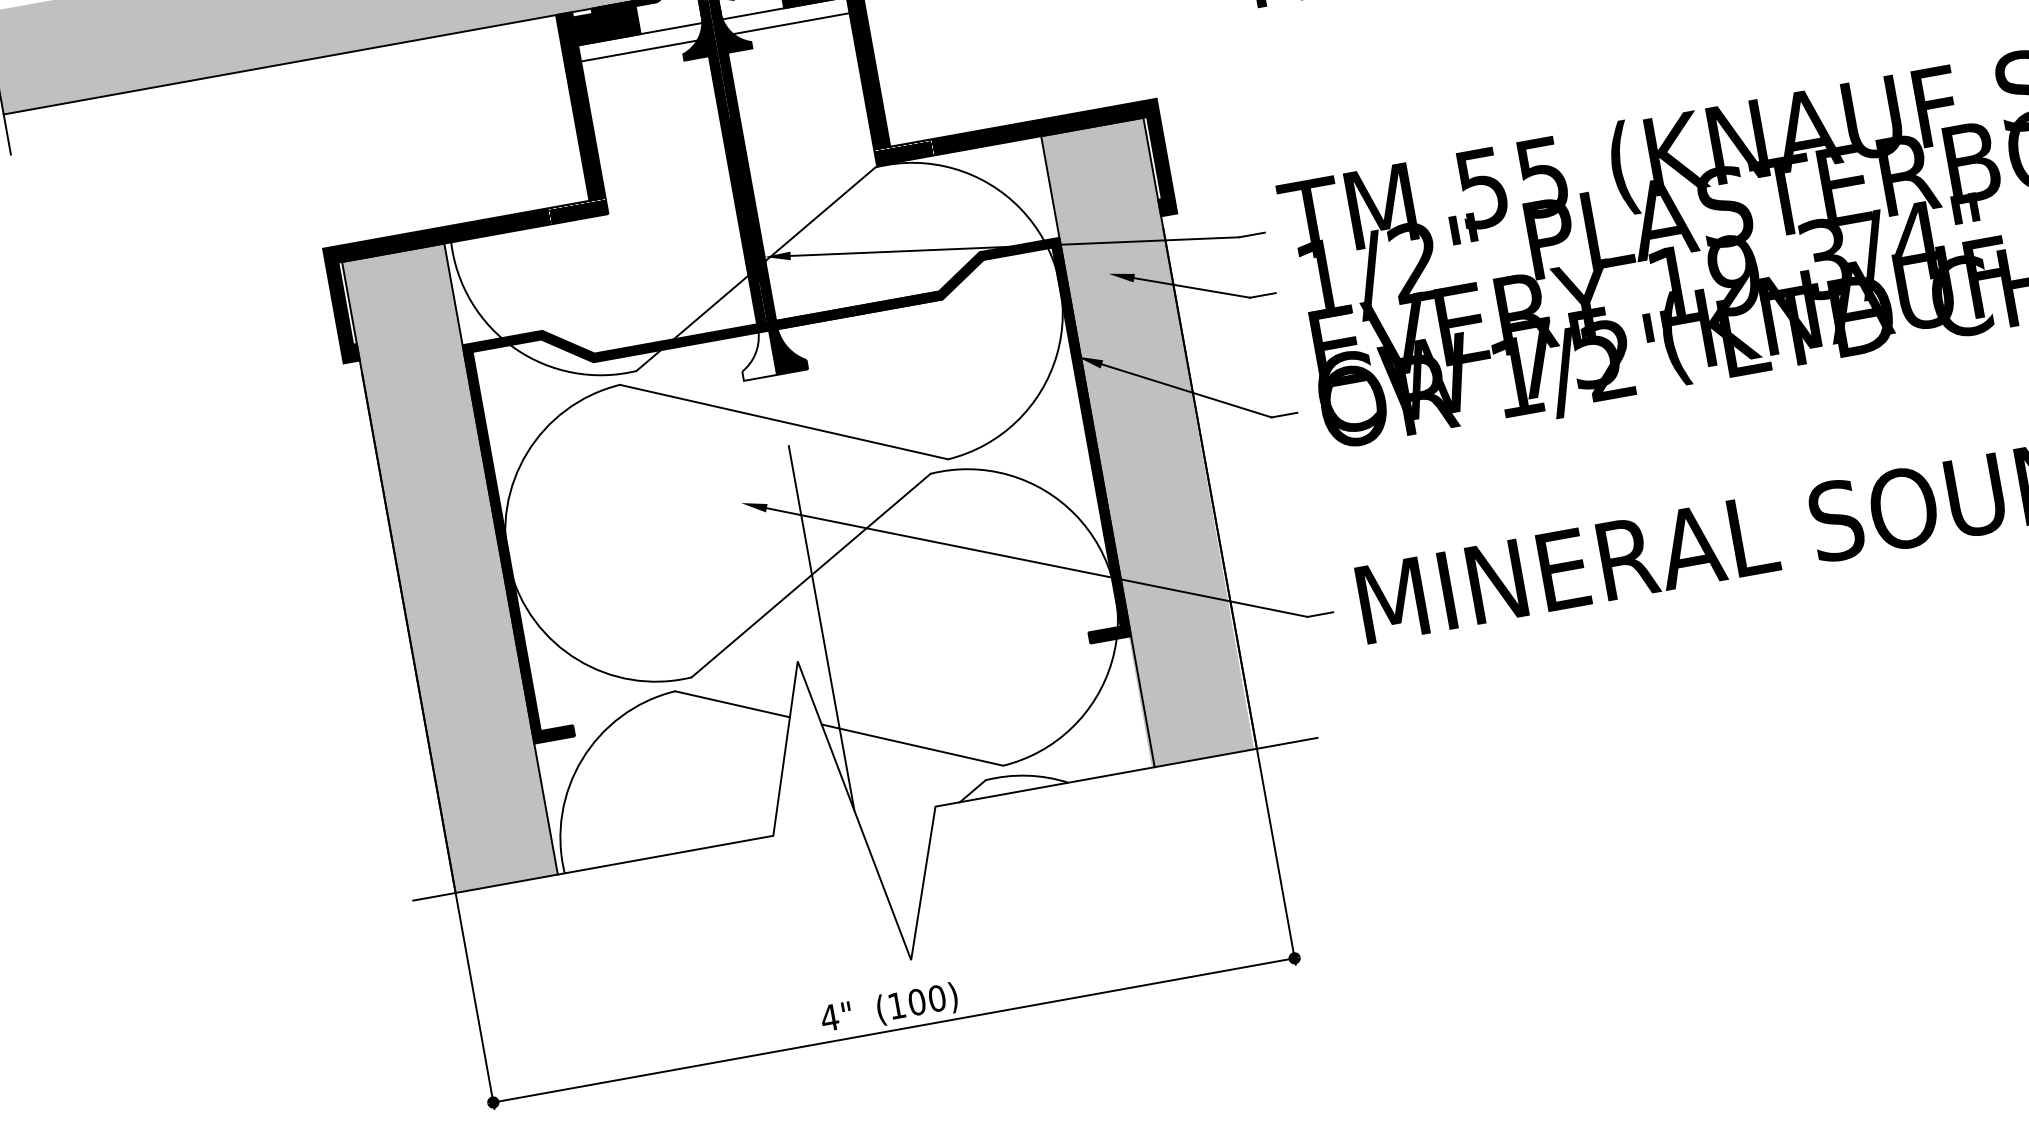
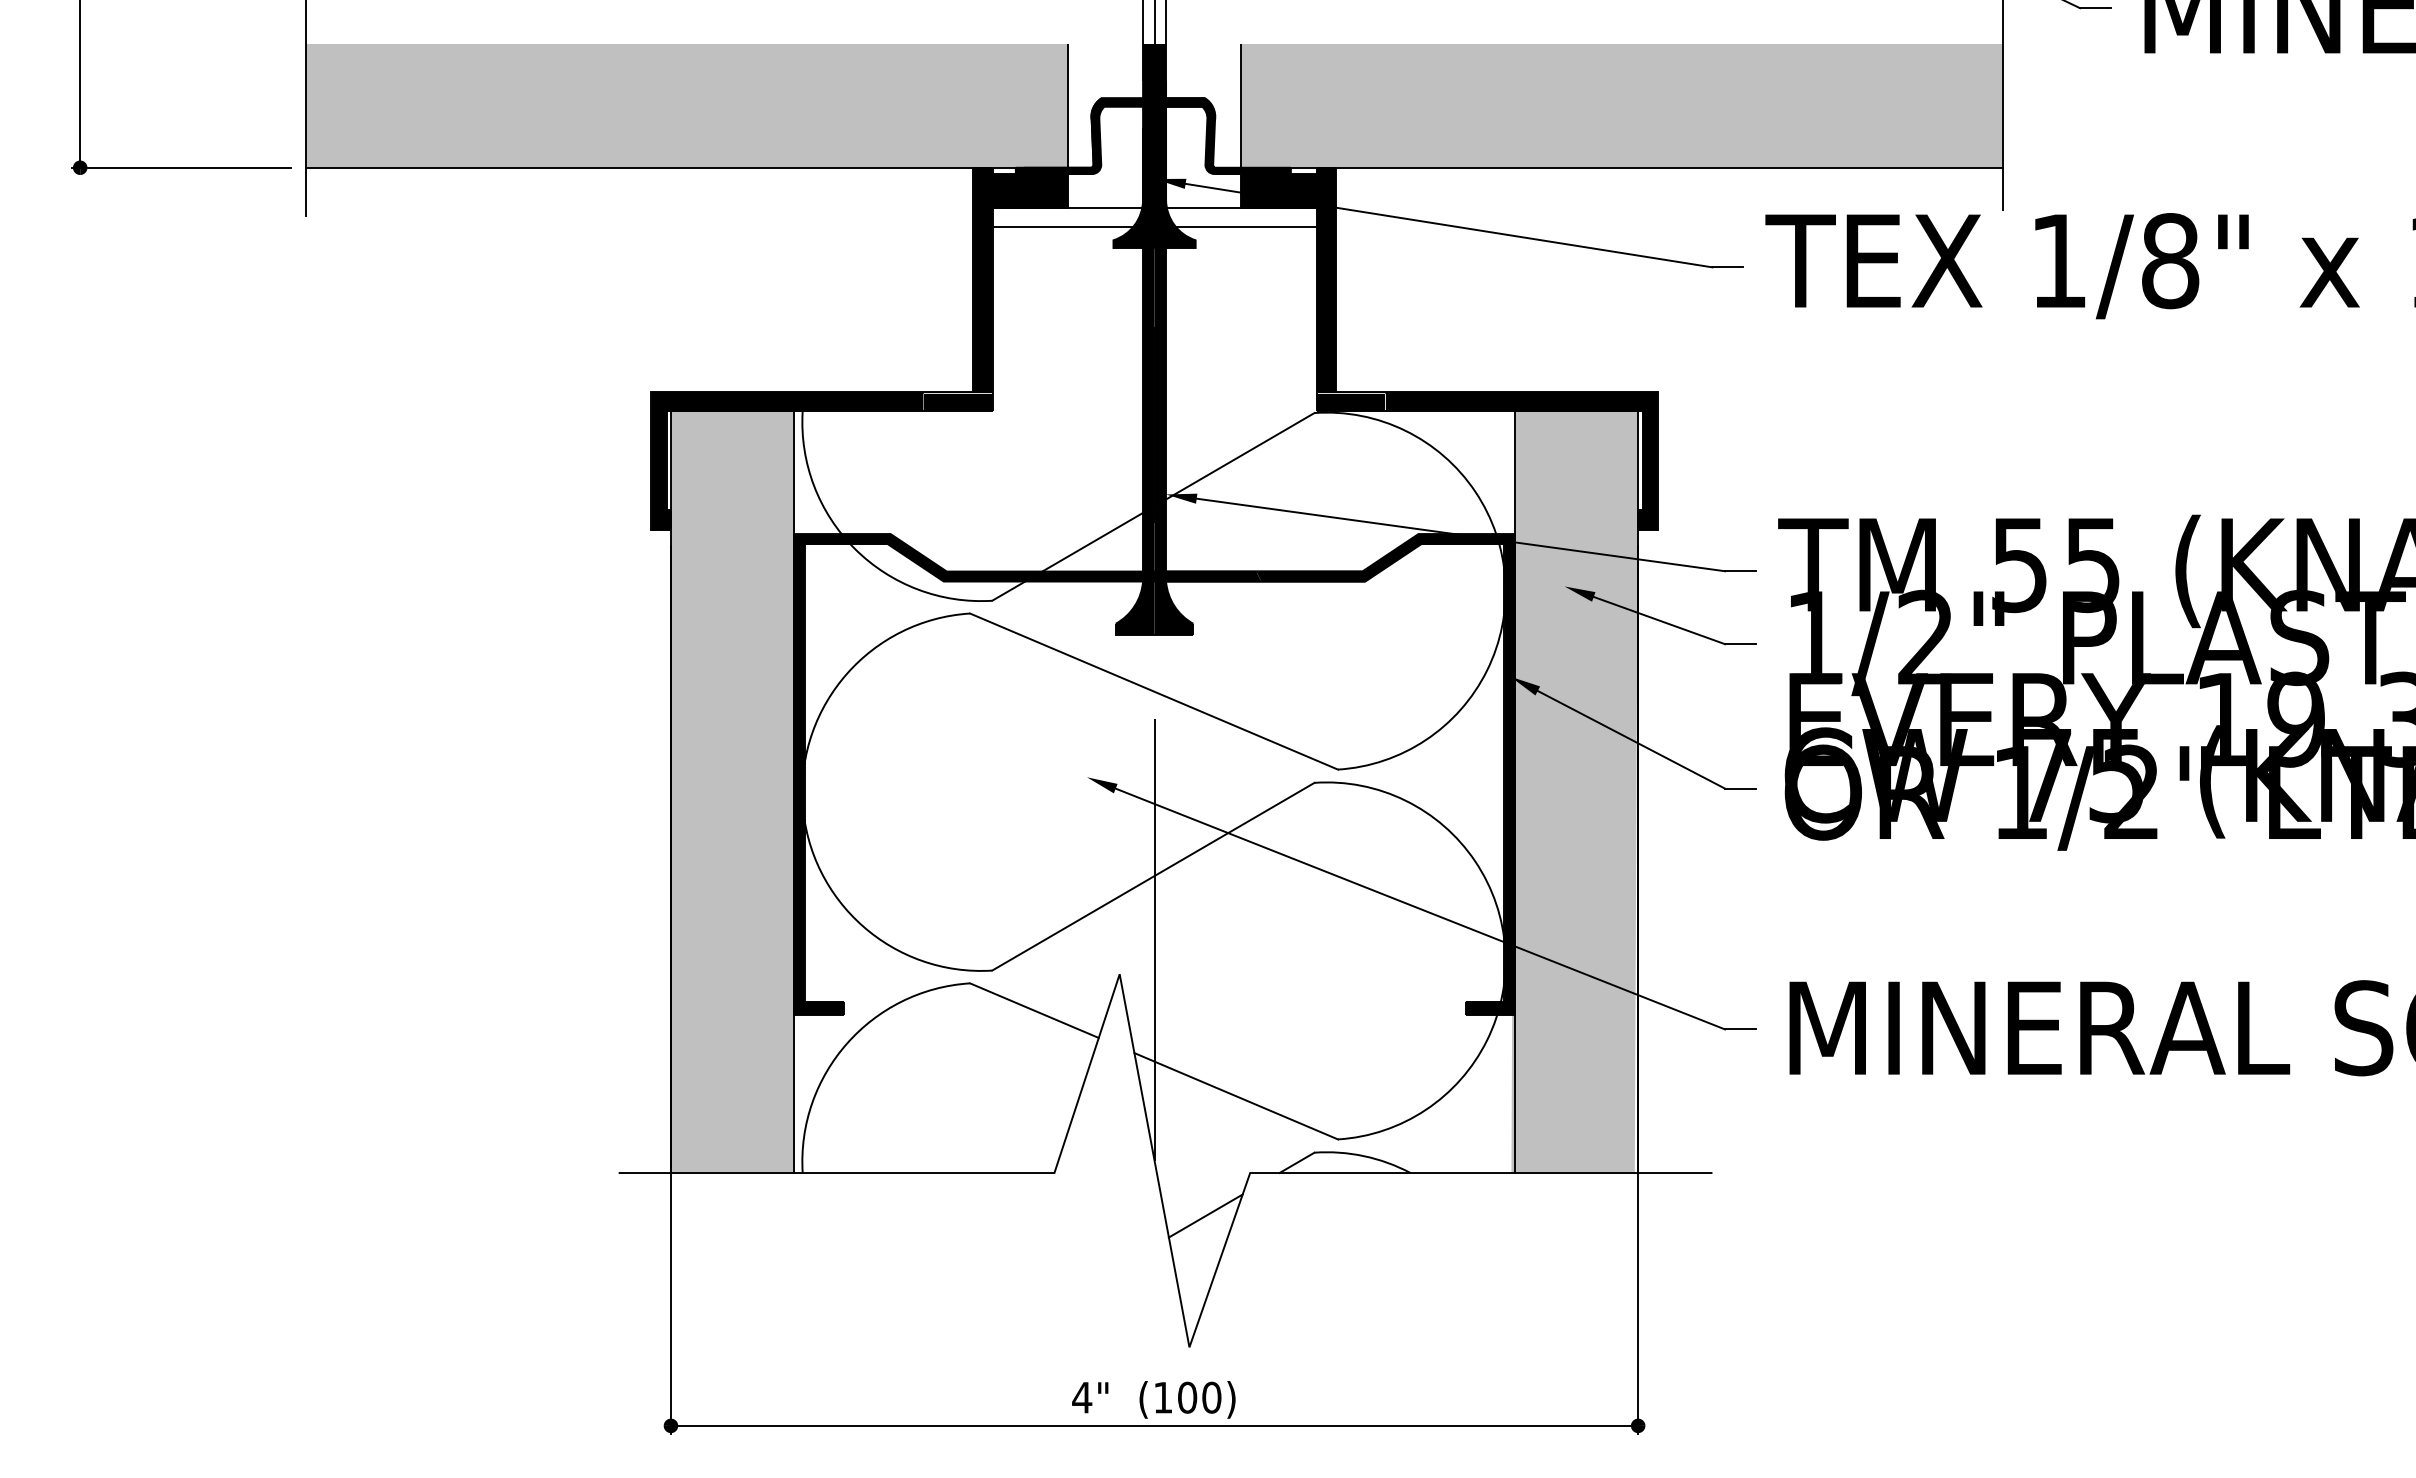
fill: (755, 355) -> (1134, 607), added
line: (904, 848) -> (1205, 1215), added

